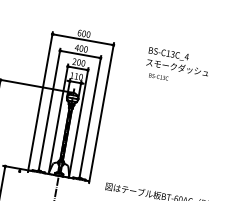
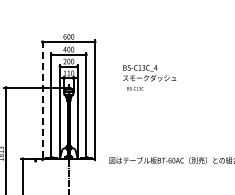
text: (177, 66) -> (149, 77), moved
line: (40, 100) -> (42, 98), solid -> dashed

